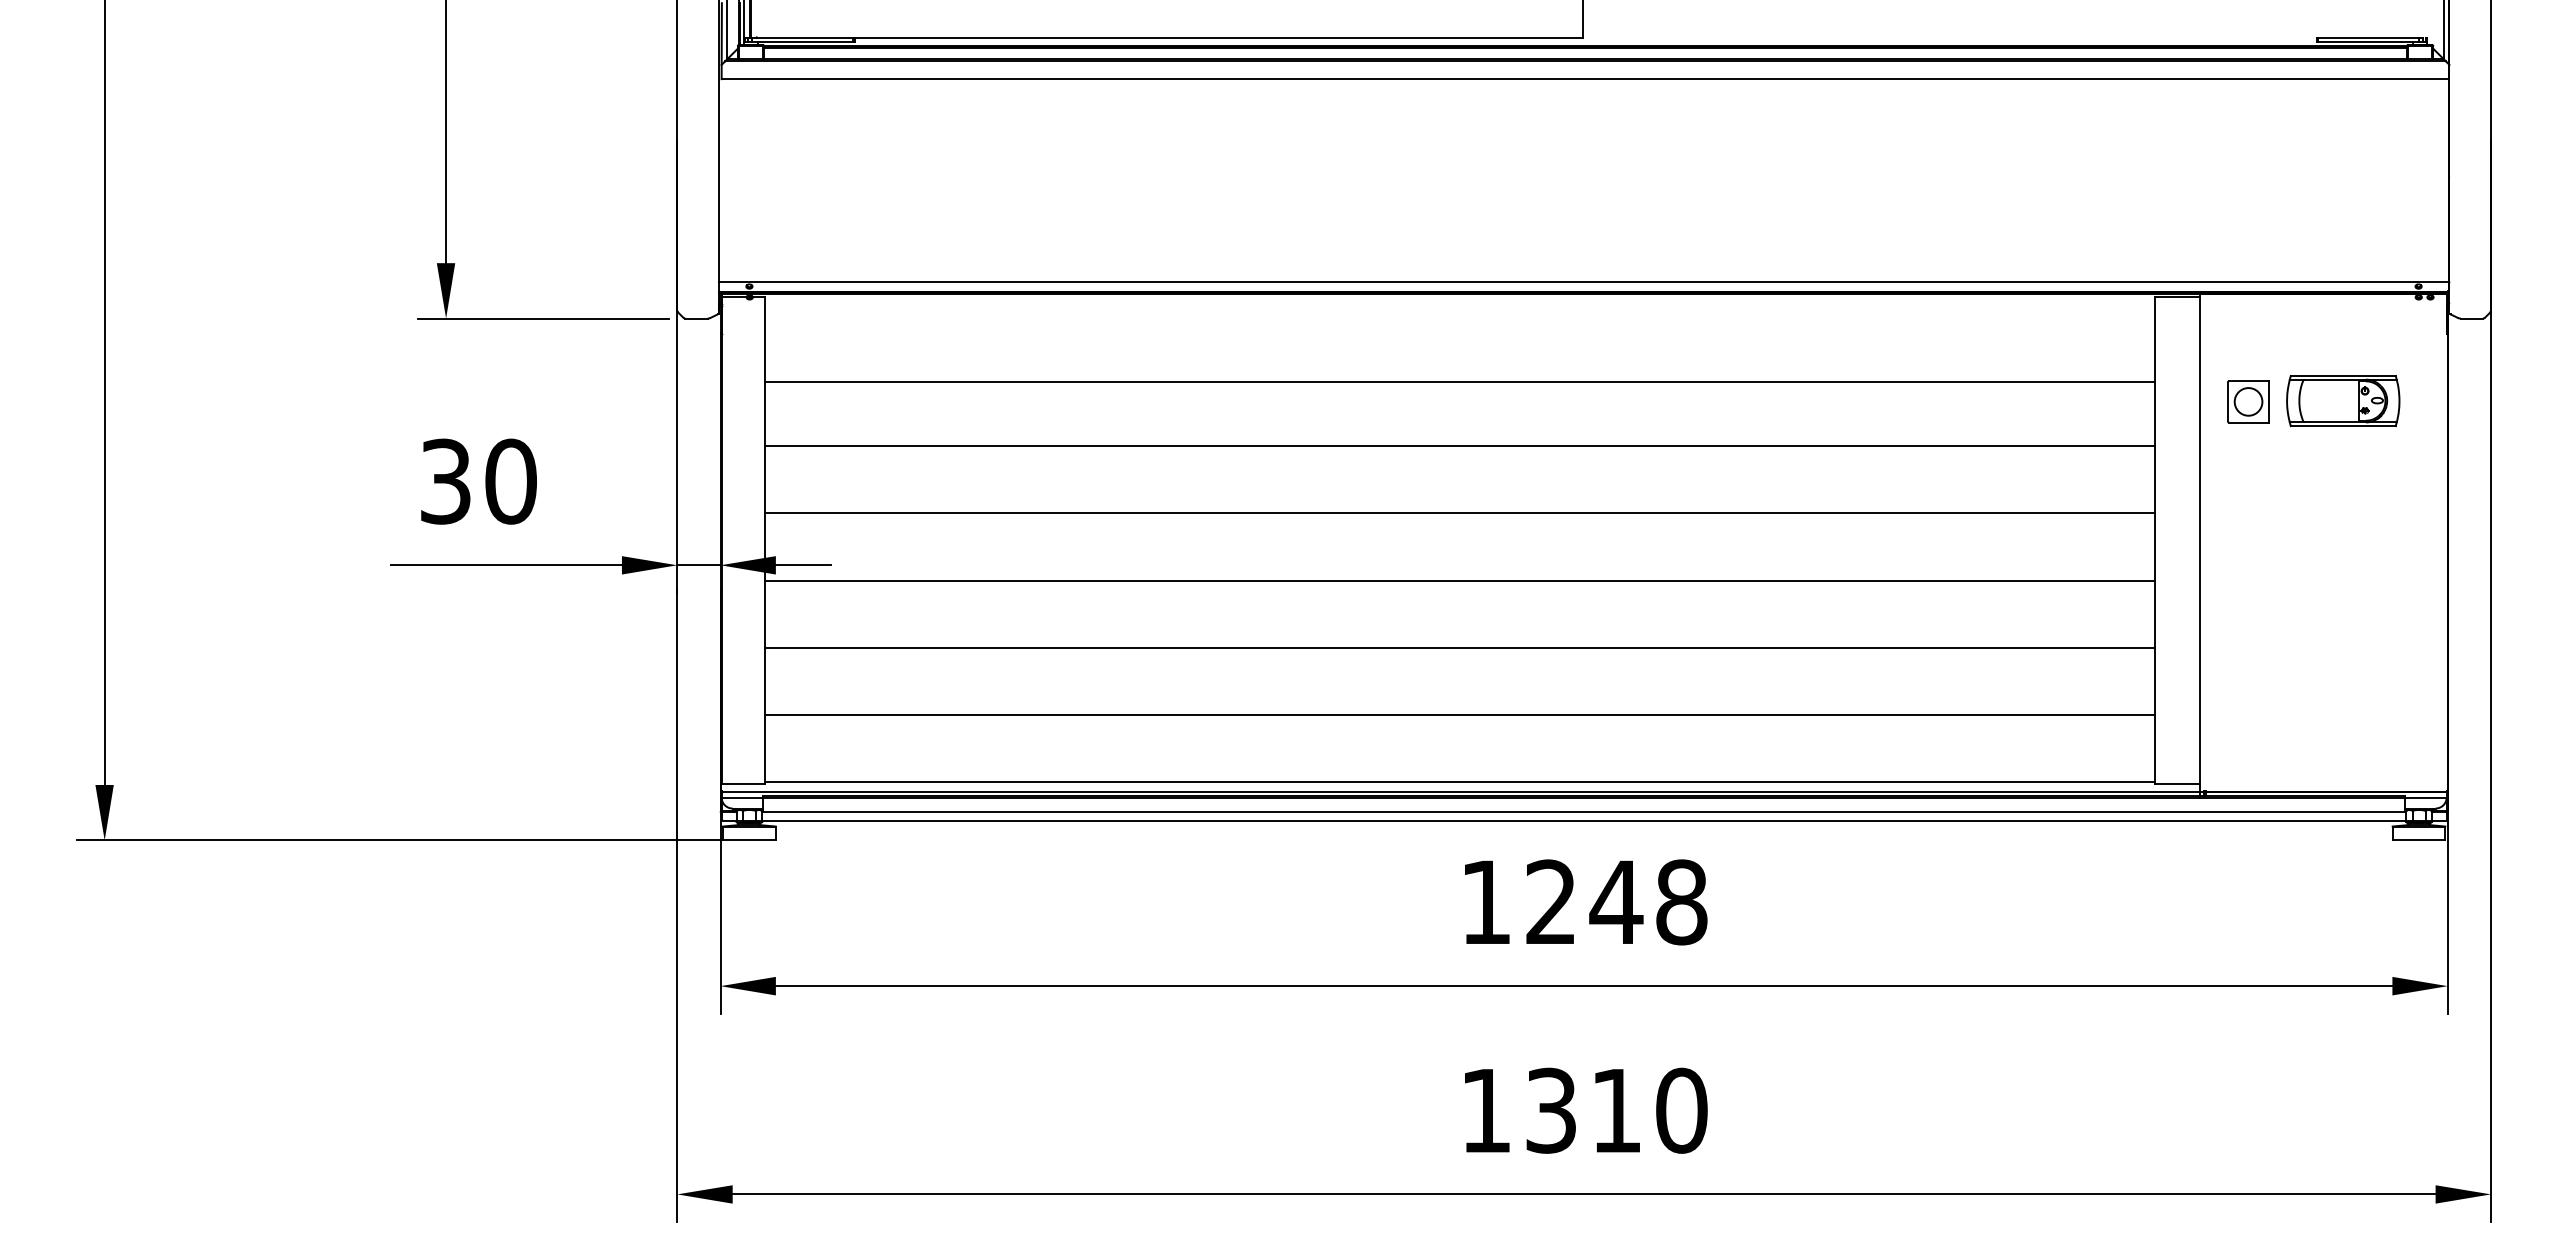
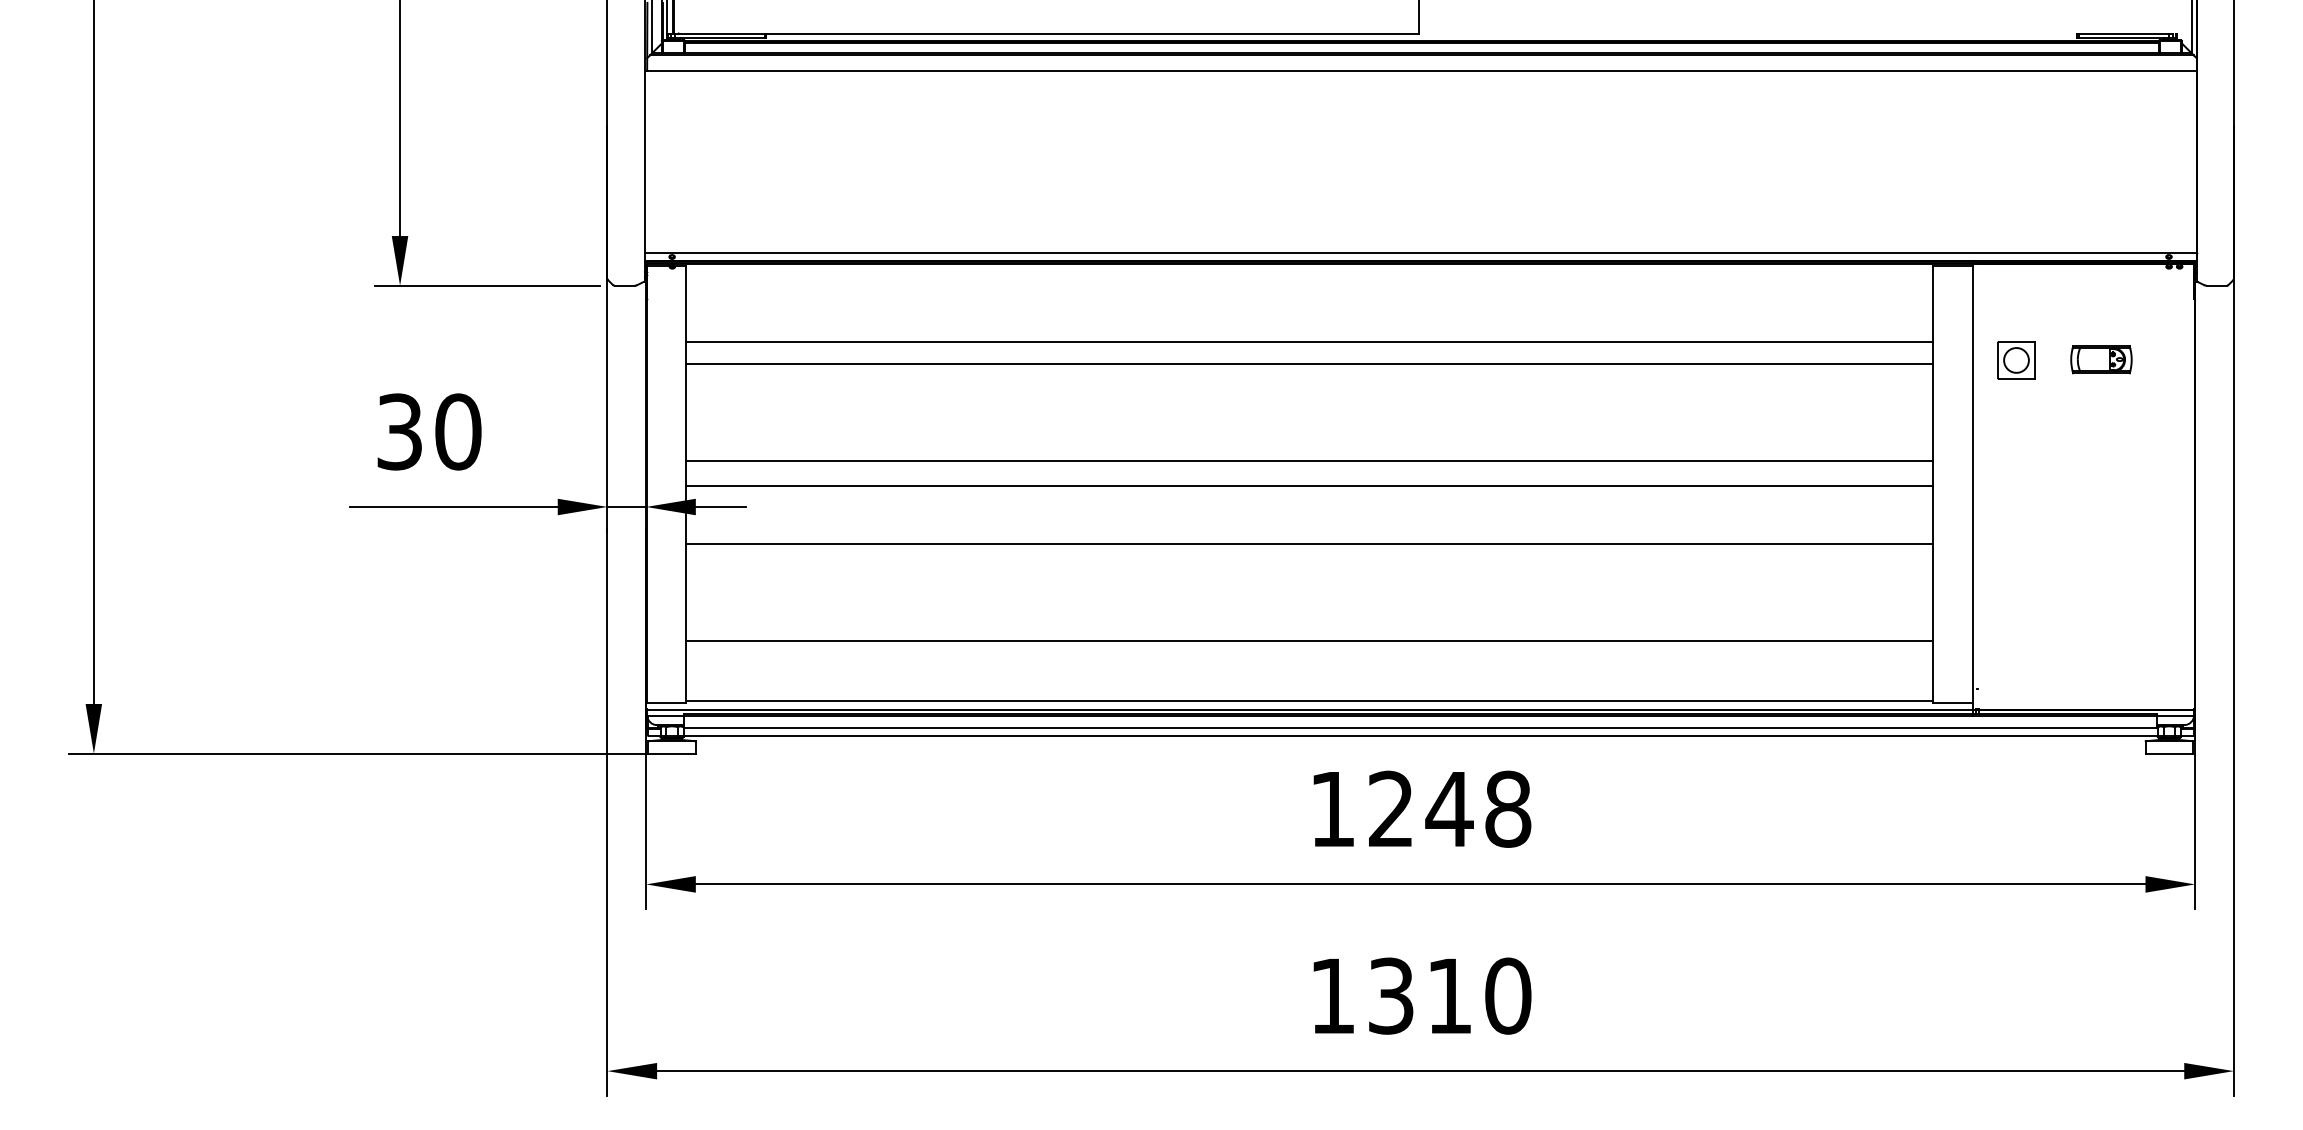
part: (2343, 400) -> (2101, 359), size x0.6
line: (1459, 446) -> (1308, 364), moved
line: (1459, 580) -> (1308, 485), moved
line: (1459, 647) -> (1308, 543), moved

